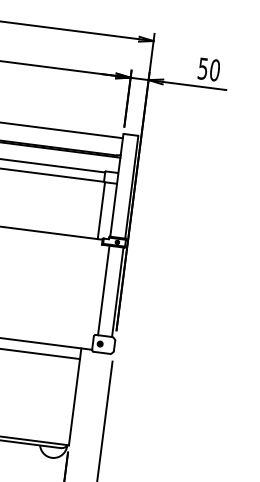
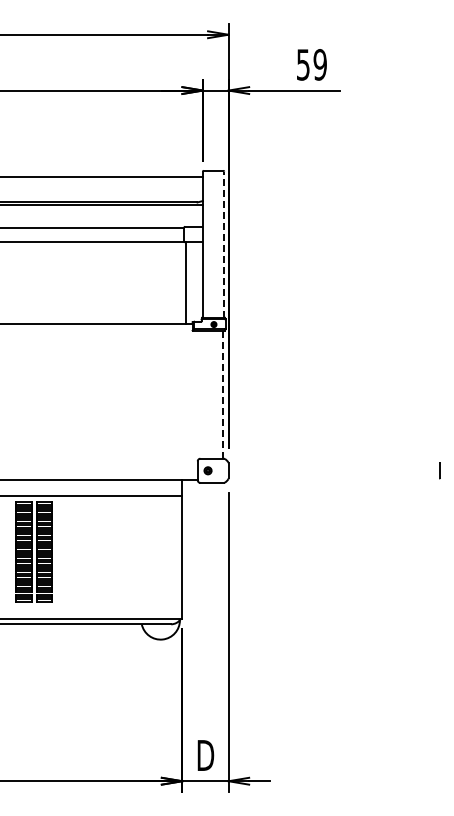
text: (214, 70) -> (319, 64), 50 -> 59
line: (131, 187) -> (224, 244), solid -> dashed
line: (103, 290) -> (203, 394), removed
line: (117, 292) -> (223, 394), solid -> dashed

